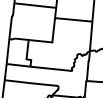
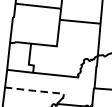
line: (31, 83) -> (34, 91), solid -> dashed

